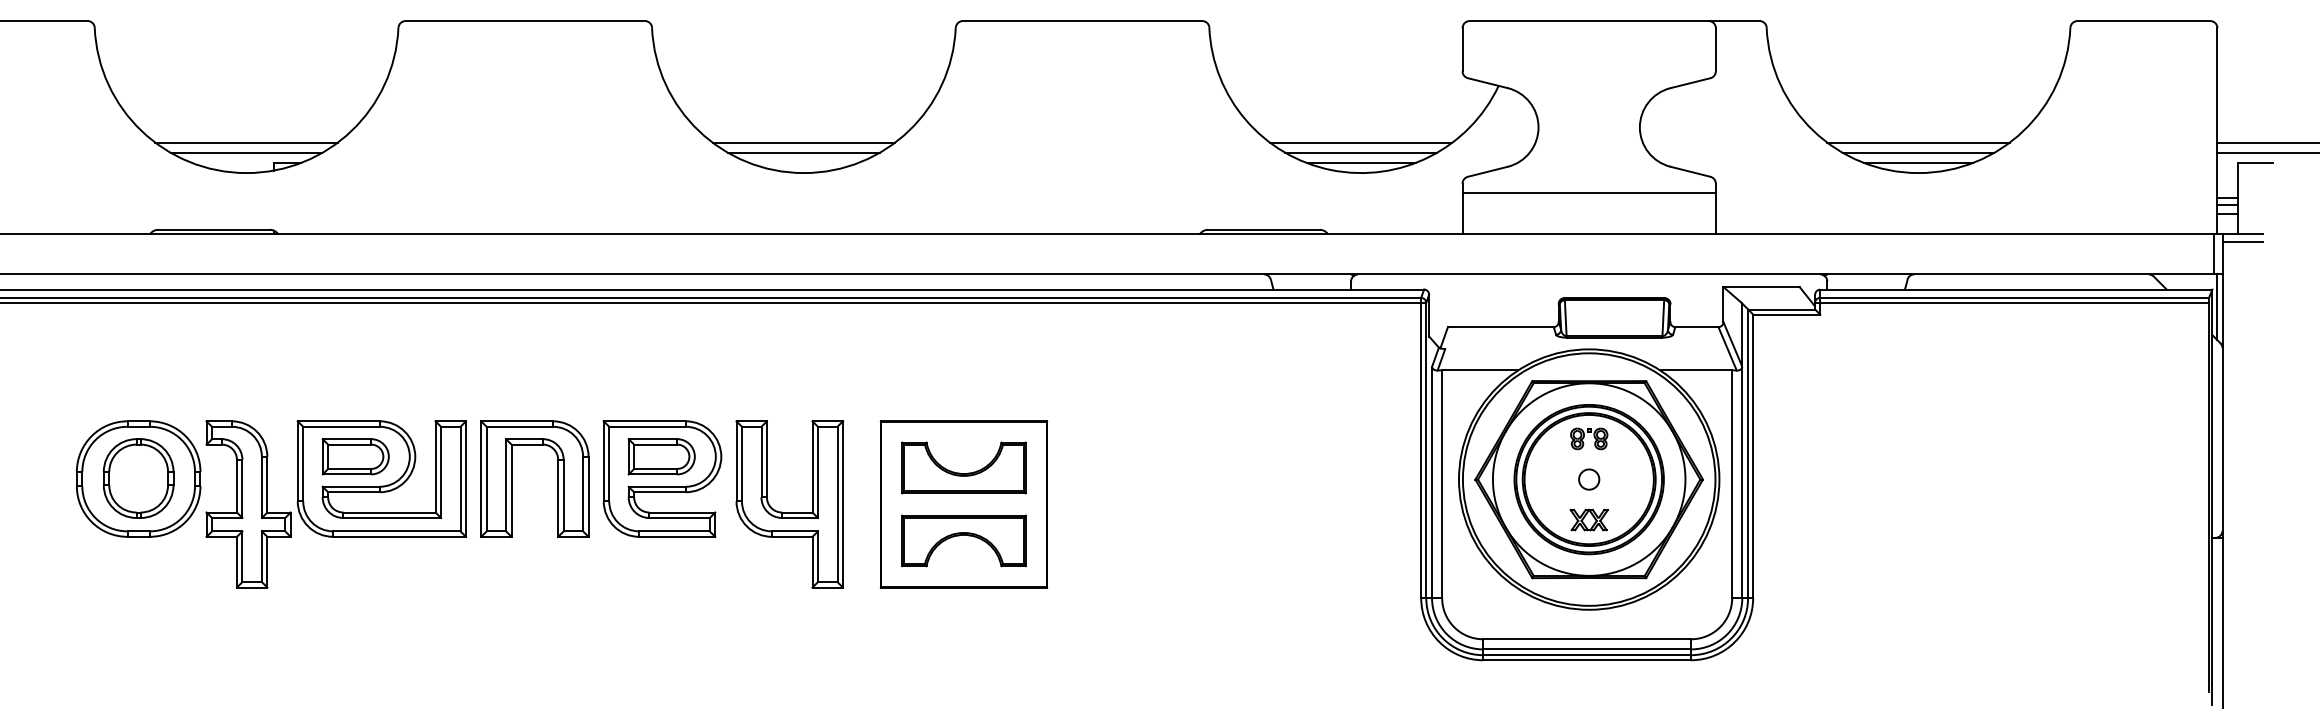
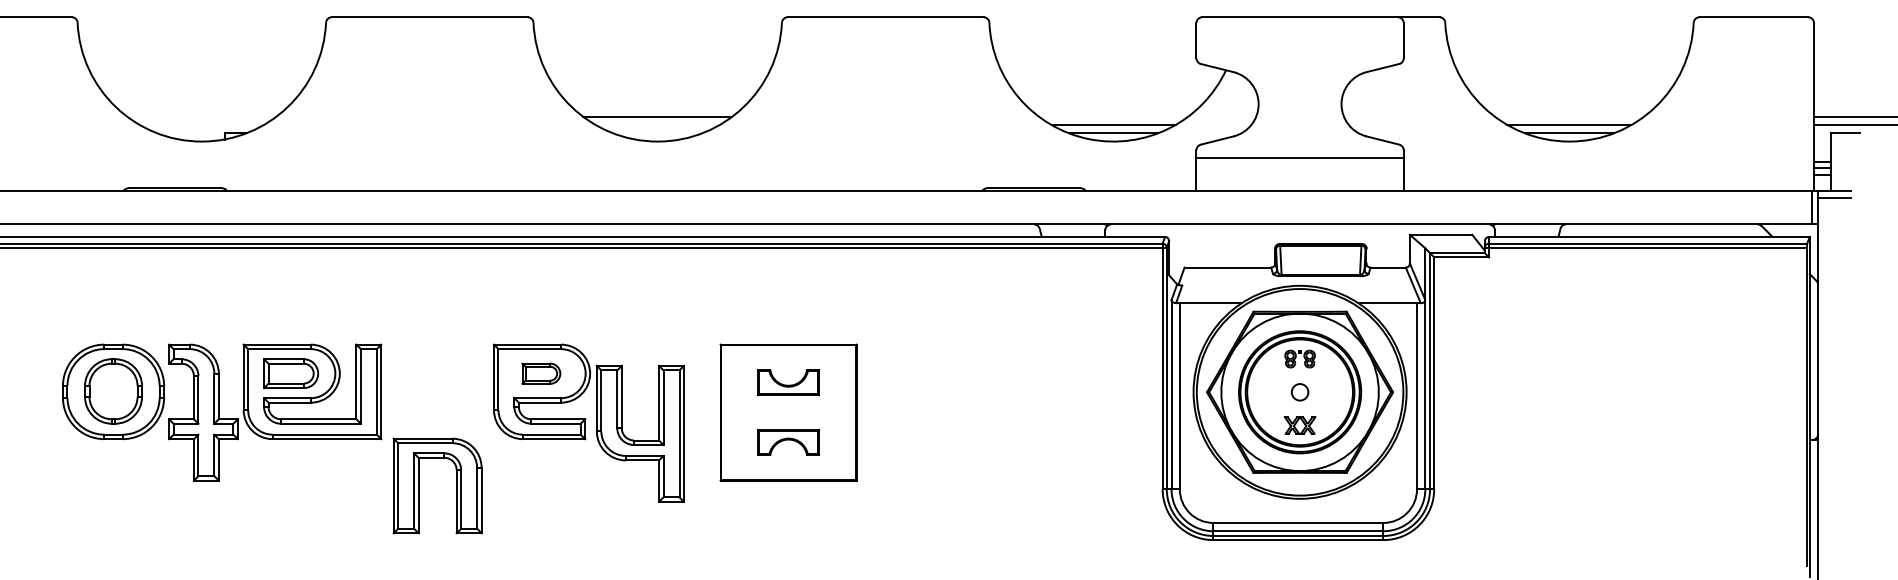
line: (246, 142) -> (201, 116), removed
line: (1361, 142) -> (1113, 116), removed
line: (1918, 142) -> (1569, 116), removed
line: (246, 152) -> (201, 124), removed
line: (803, 152) -> (657, 124), removed
line: (2217, 307) -> (1814, 251), removed
part: (661, 456) -> (541, 373), size x0.7
part: (963, 467) -> (788, 382), size x0.6
part: (512, 478) -> (419, 485), moved
part: (789, 512) -> (640, 440), moved
part: (963, 540) -> (788, 442), size x0.6

